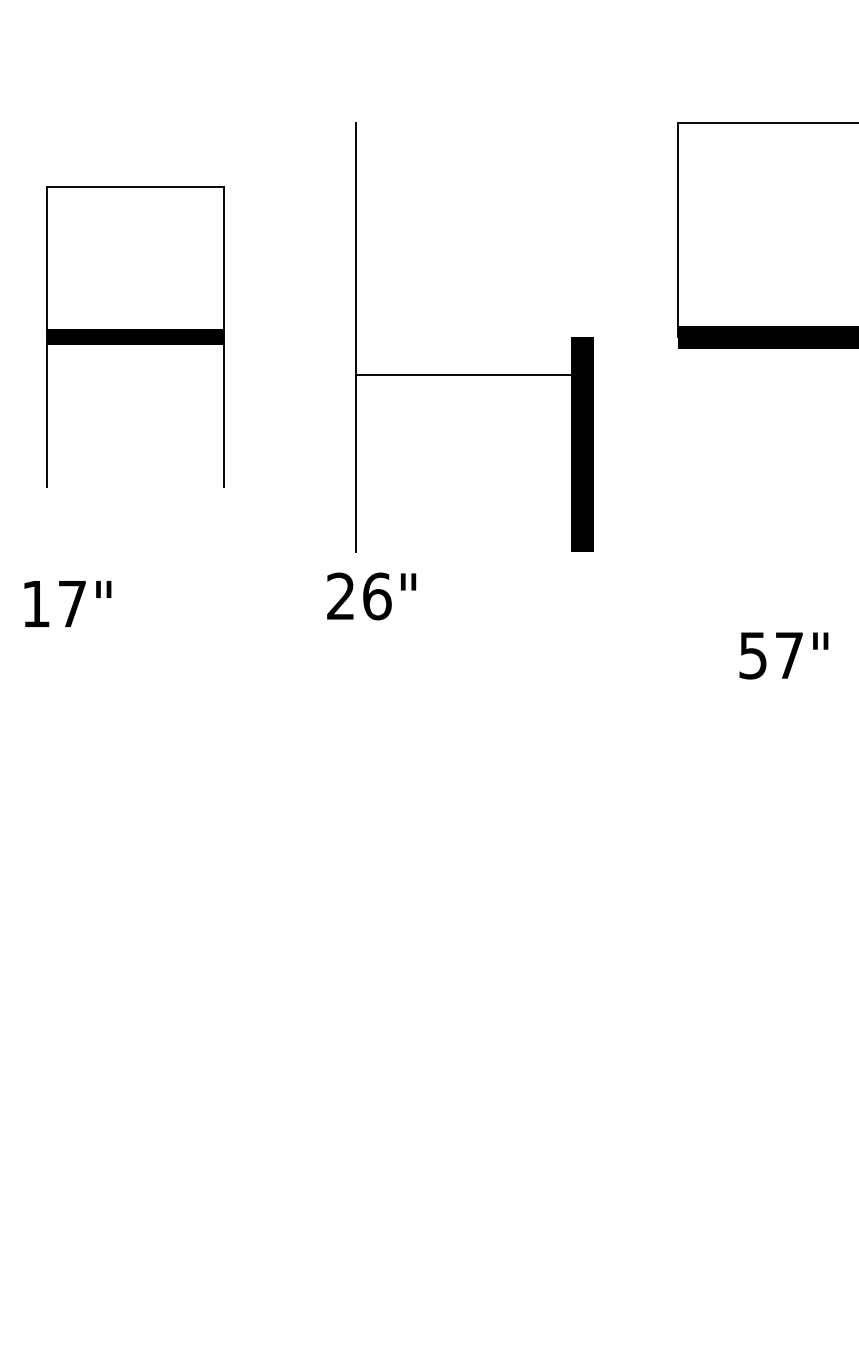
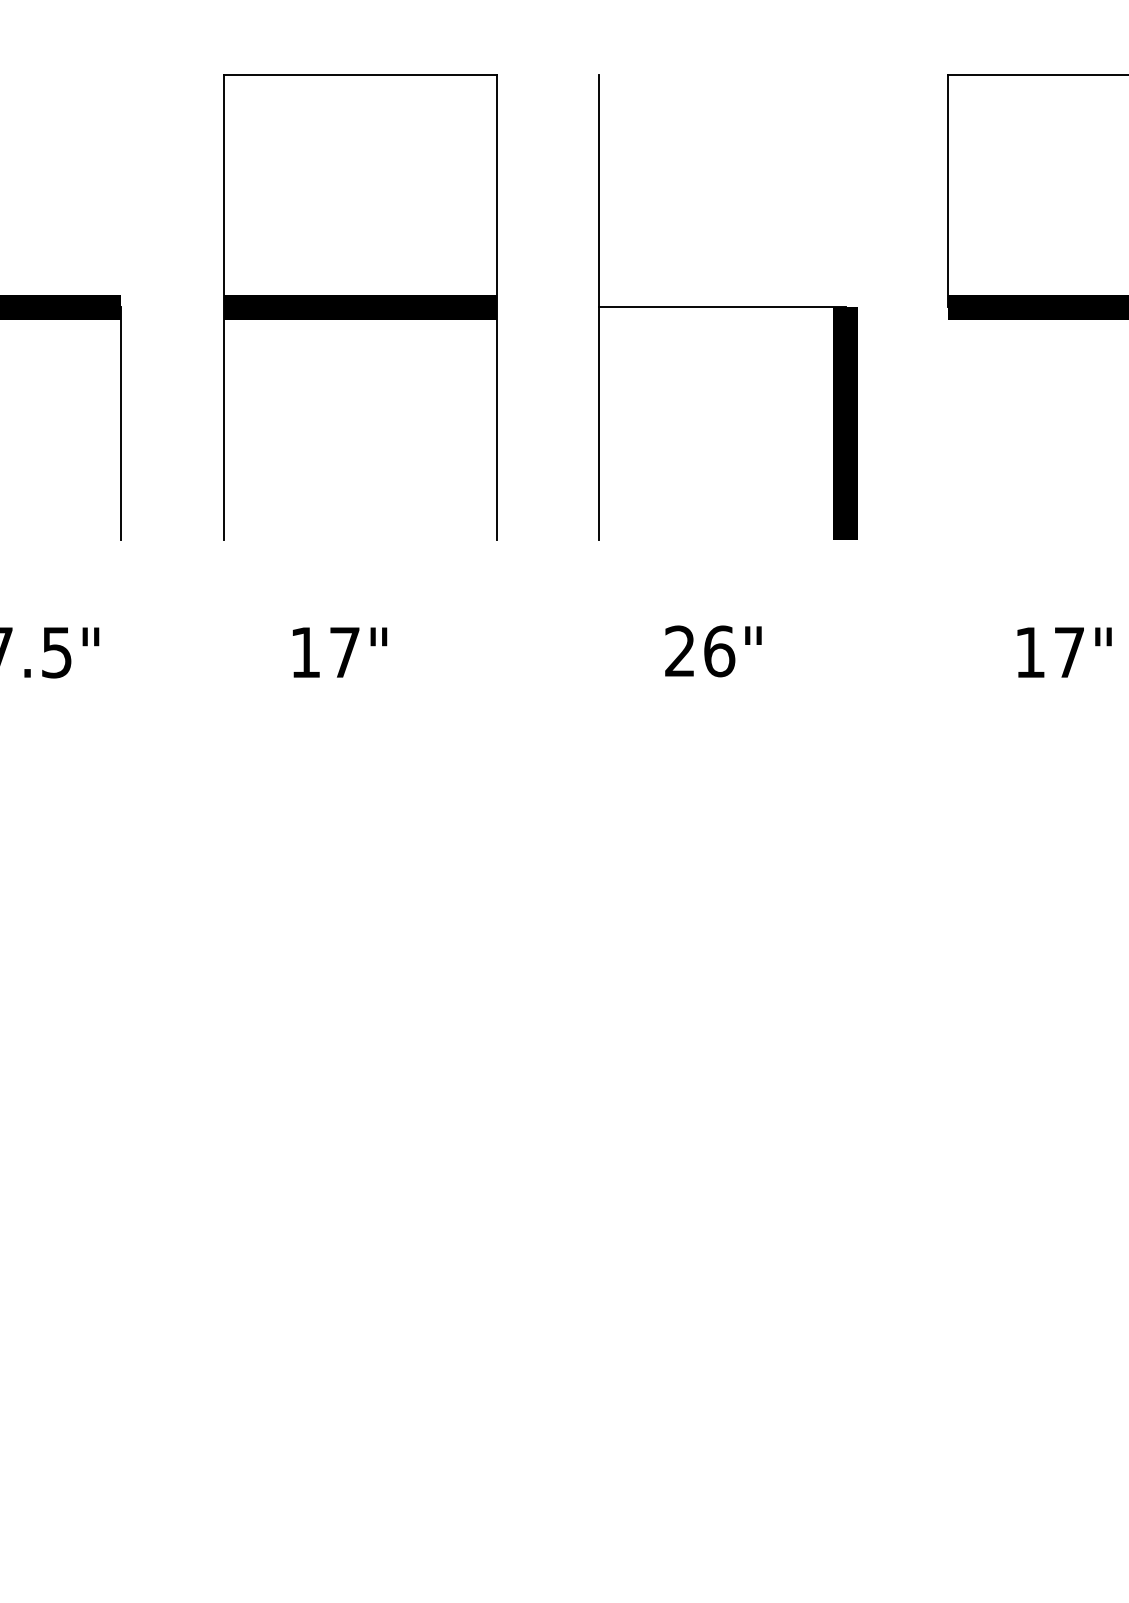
part: (135, 337) -> (360, 307), size x1.43
line: (469, 375) -> (722, 307), moved
text: (371, 596) -> (713, 651), moved
text: (68, 603) -> (340, 652), moved
text: (752, 655) -> (1029, 652), 57" -> 17"

